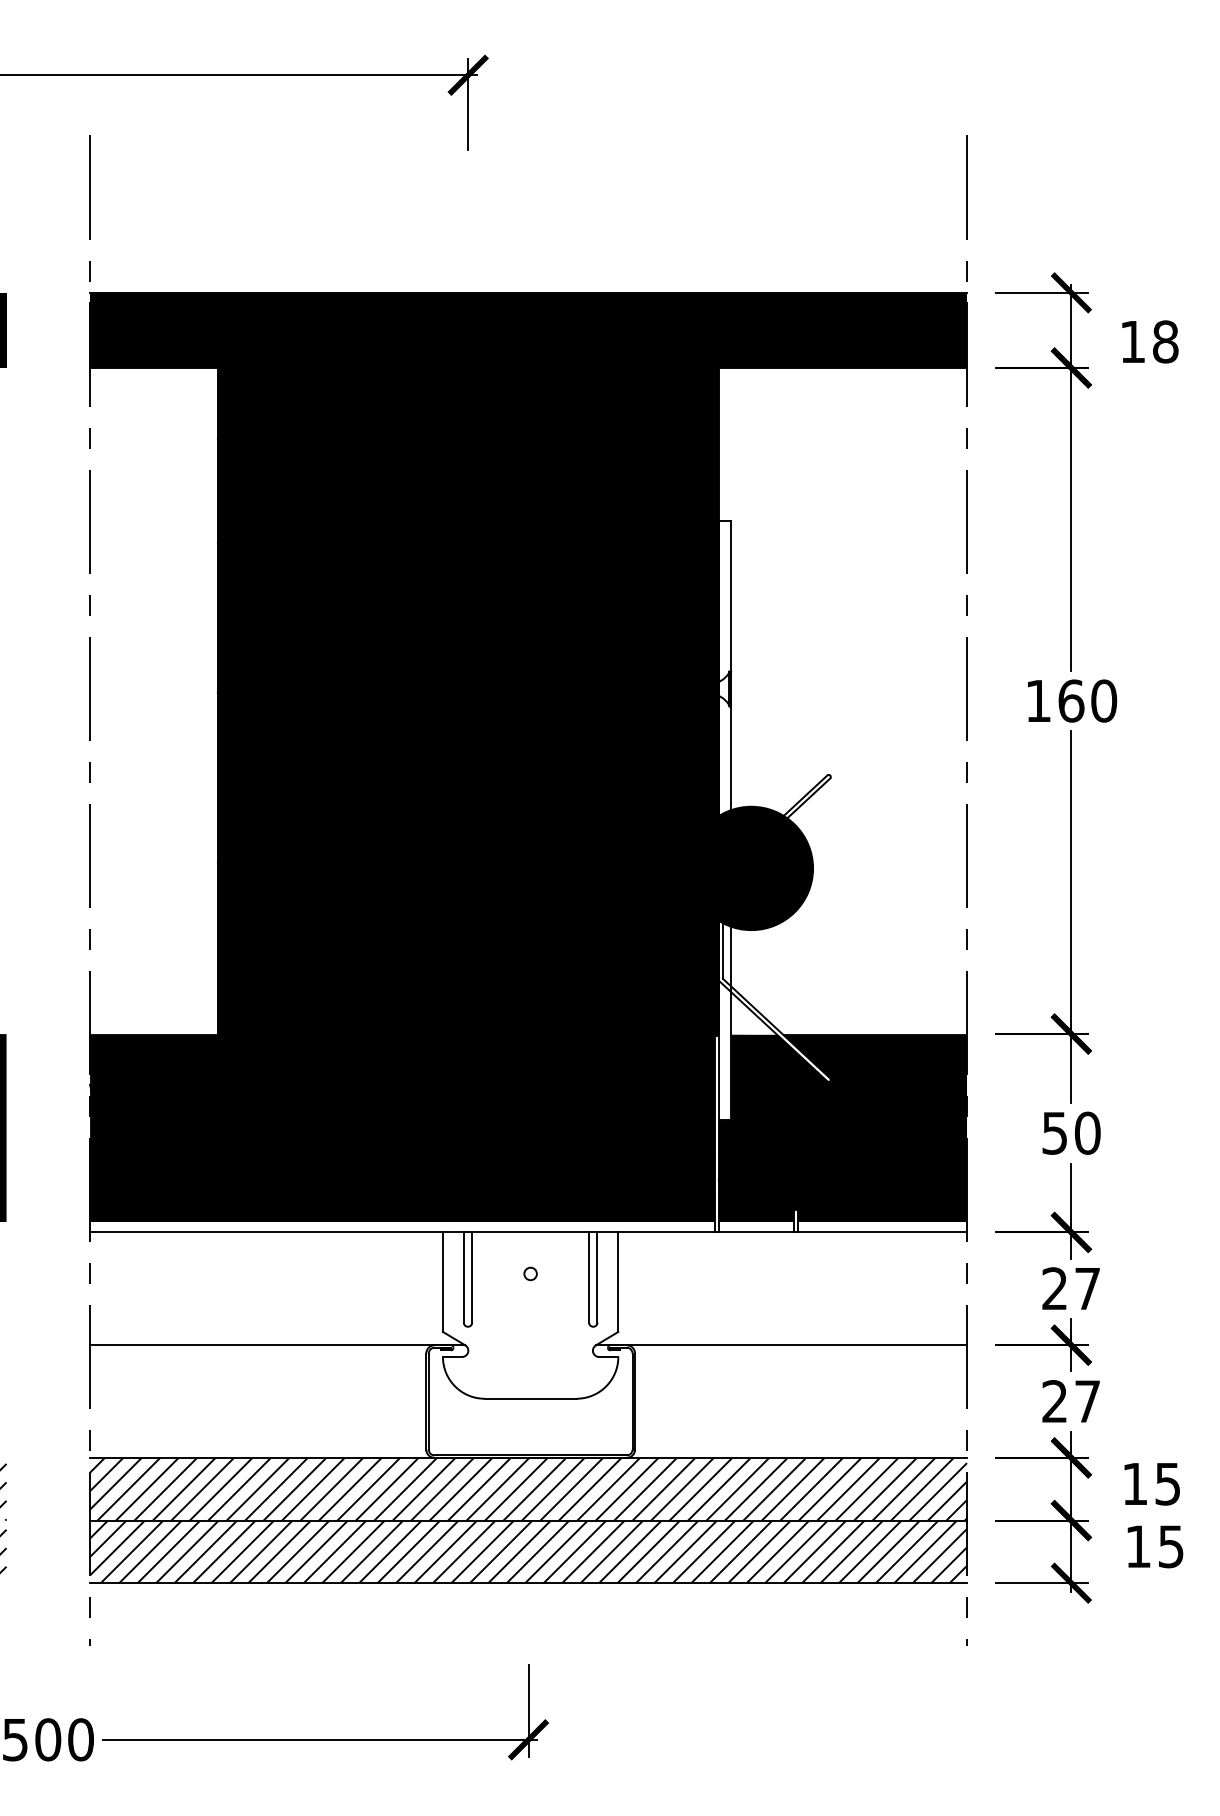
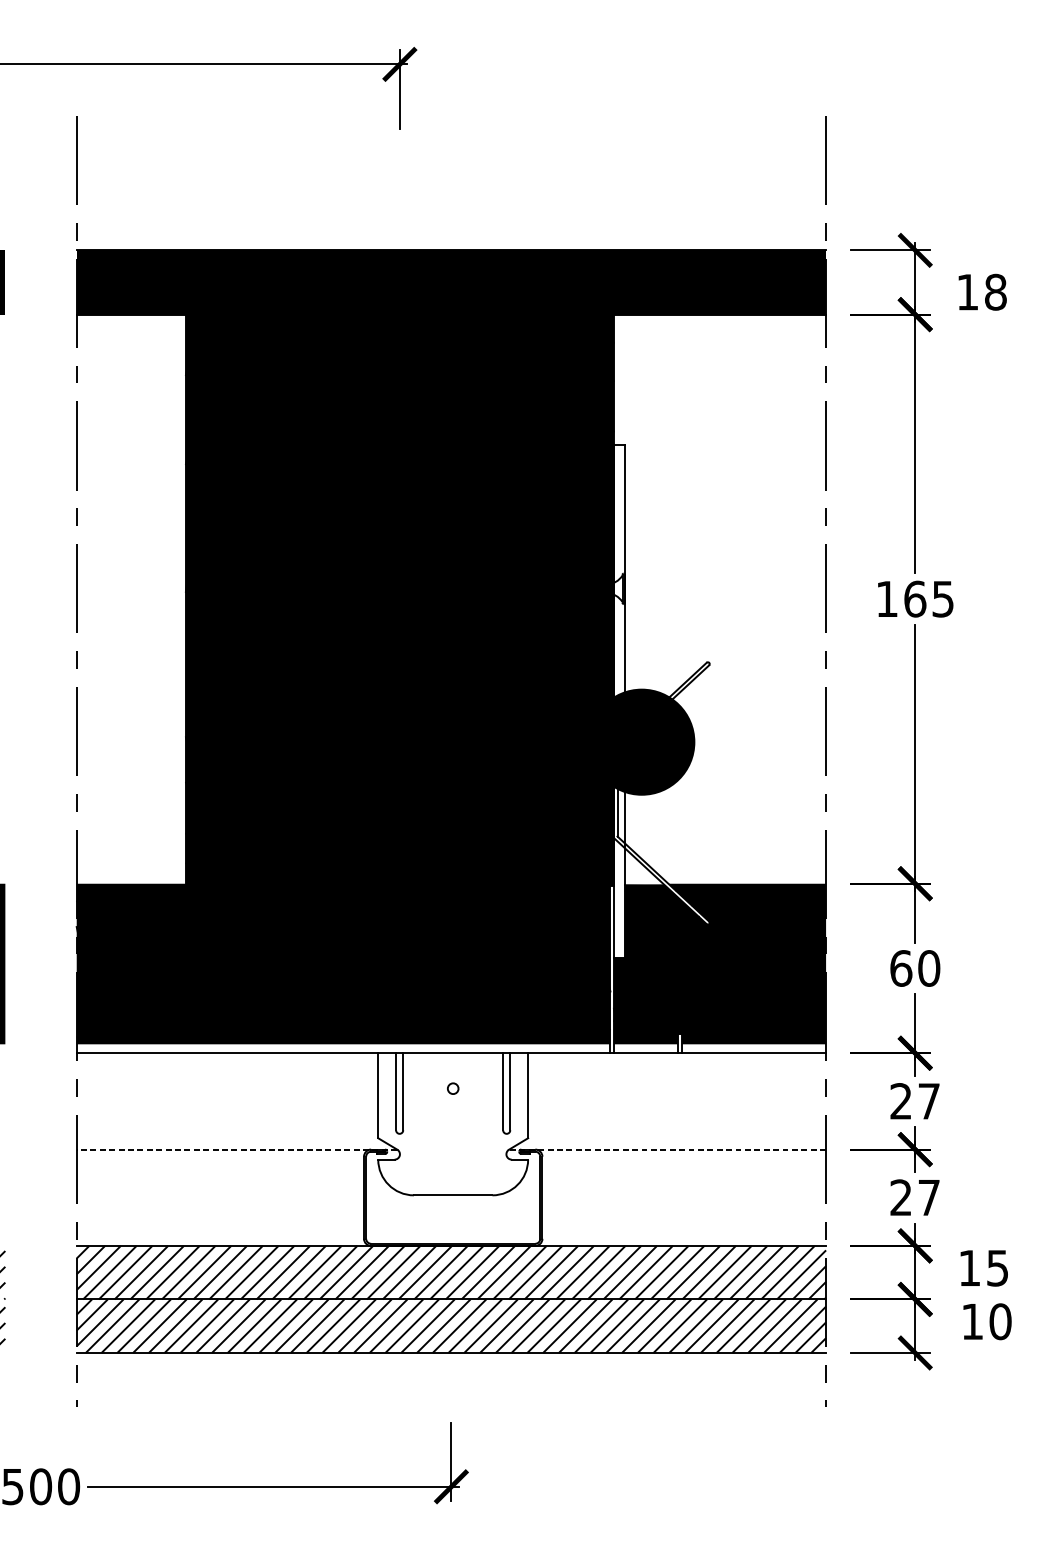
text: (1104, 700) -> (943, 598), 160 -> 165
text: (1055, 1132) -> (901, 967), 50 -> 60
line: (277, 1345) -> (236, 1149), solid -> dashed
line: (781, 1345) -> (667, 1149), solid -> dashed
text: (1171, 1546) -> (1000, 1321), 15 -> 10

